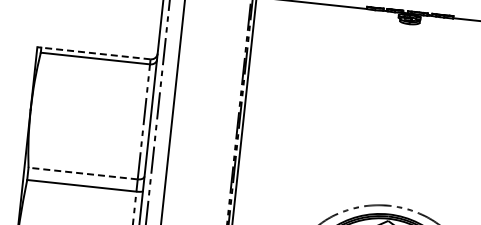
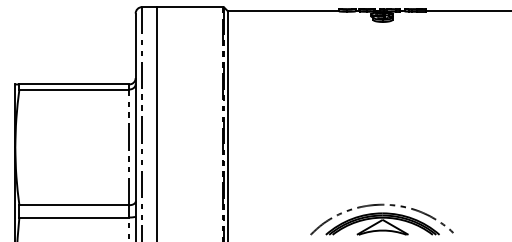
line: (96, 53) -> (74, 84), dashed -> solid
line: (83, 173) -> (74, 205), dashed -> solid

